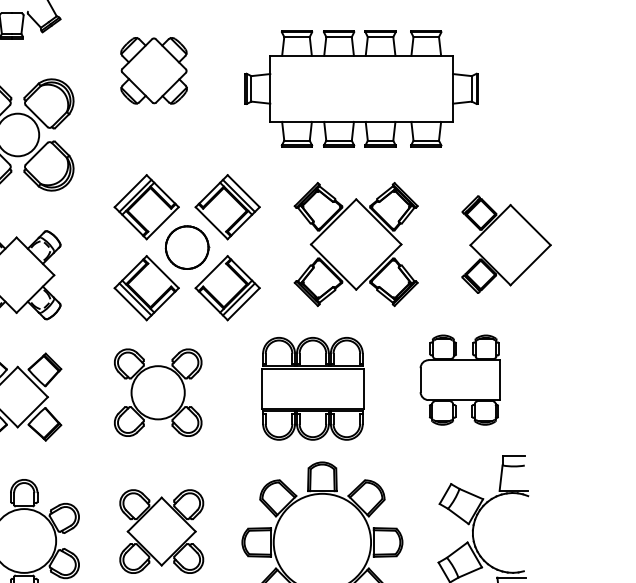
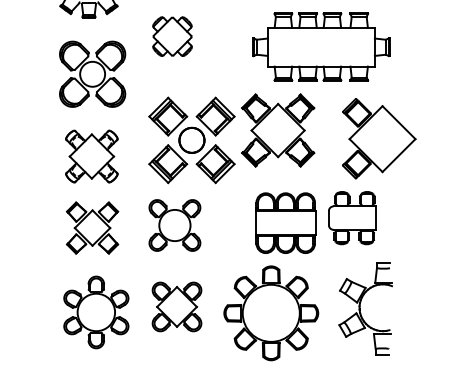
part: (361, 87) -> (321, 46), moved
part: (356, 244) -> (278, 130), moved
part: (506, 244) -> (379, 138), size x1.4
part: (312, 387) -> (285, 222), moved

